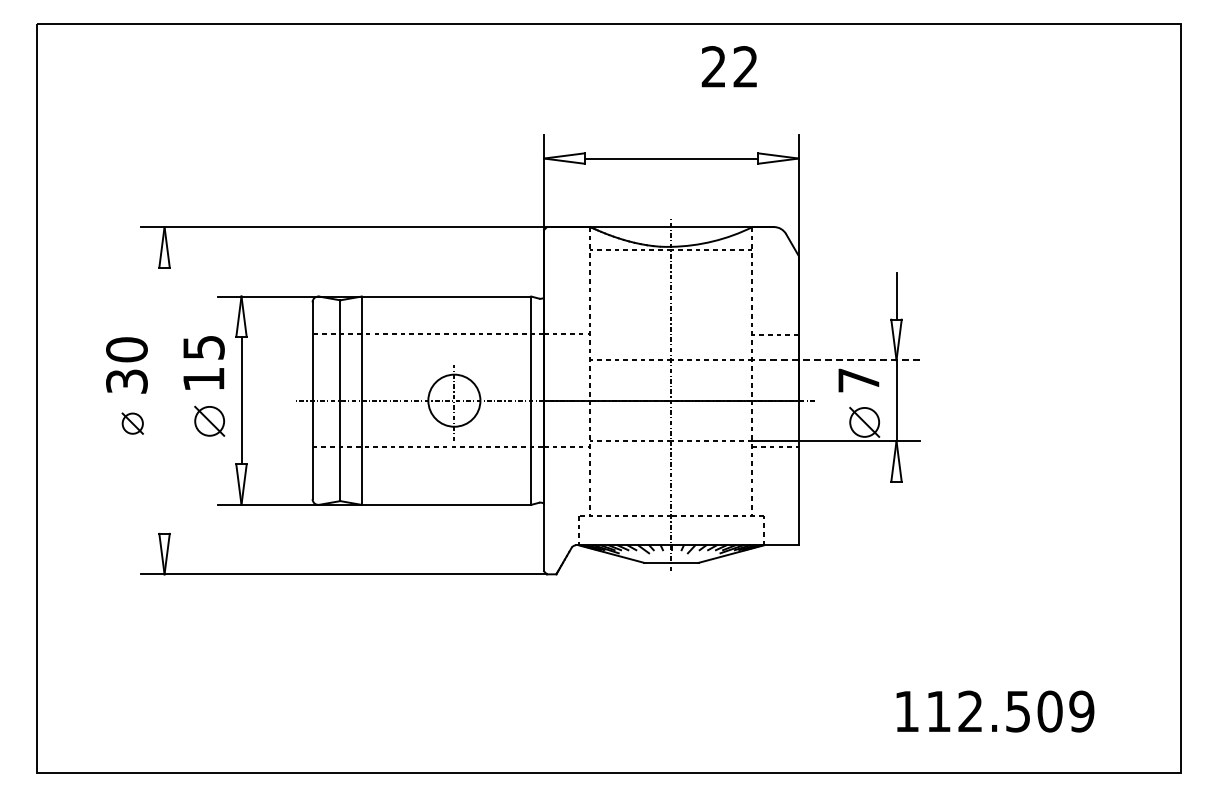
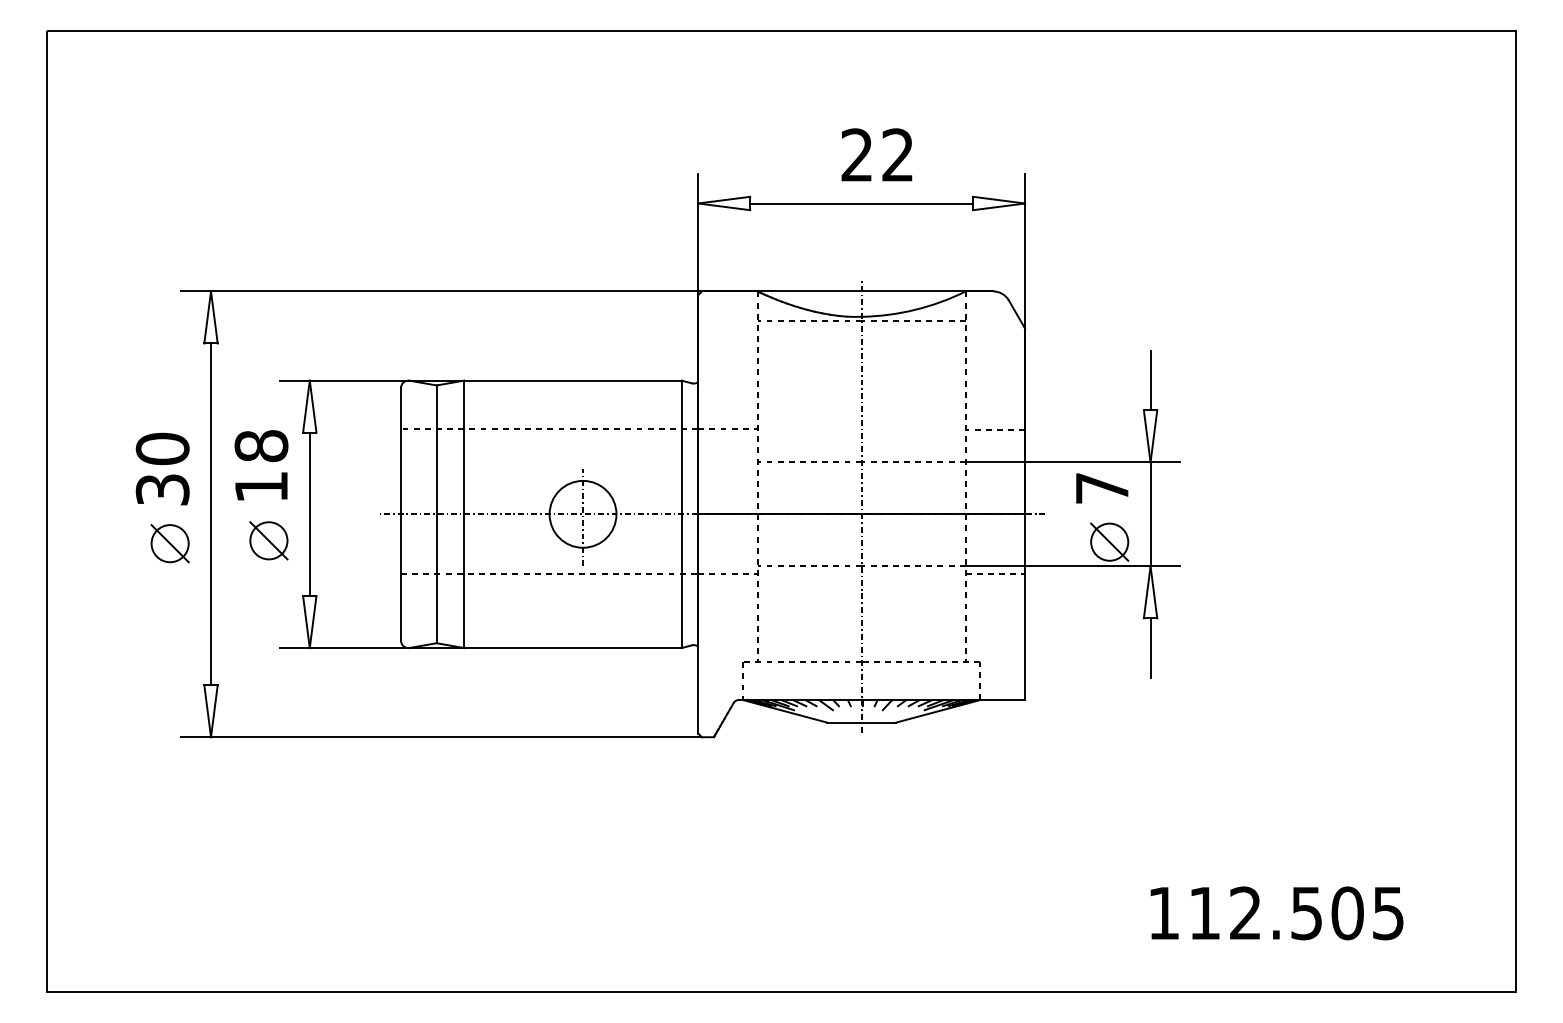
text: (728, 66) -> (875, 154), moved
text: (203, 347) -> (261, 446), 15 -> 18
line: (836, 360) -> (1073, 462), dashed -> solid
line: (164, 400) -> (210, 514), added
part: (132, 423) -> (169, 543), size x1.43
line: (896, 504) -> (1150, 647), added
text: (1081, 711) -> (1388, 913), 112.509 -> 112.505

